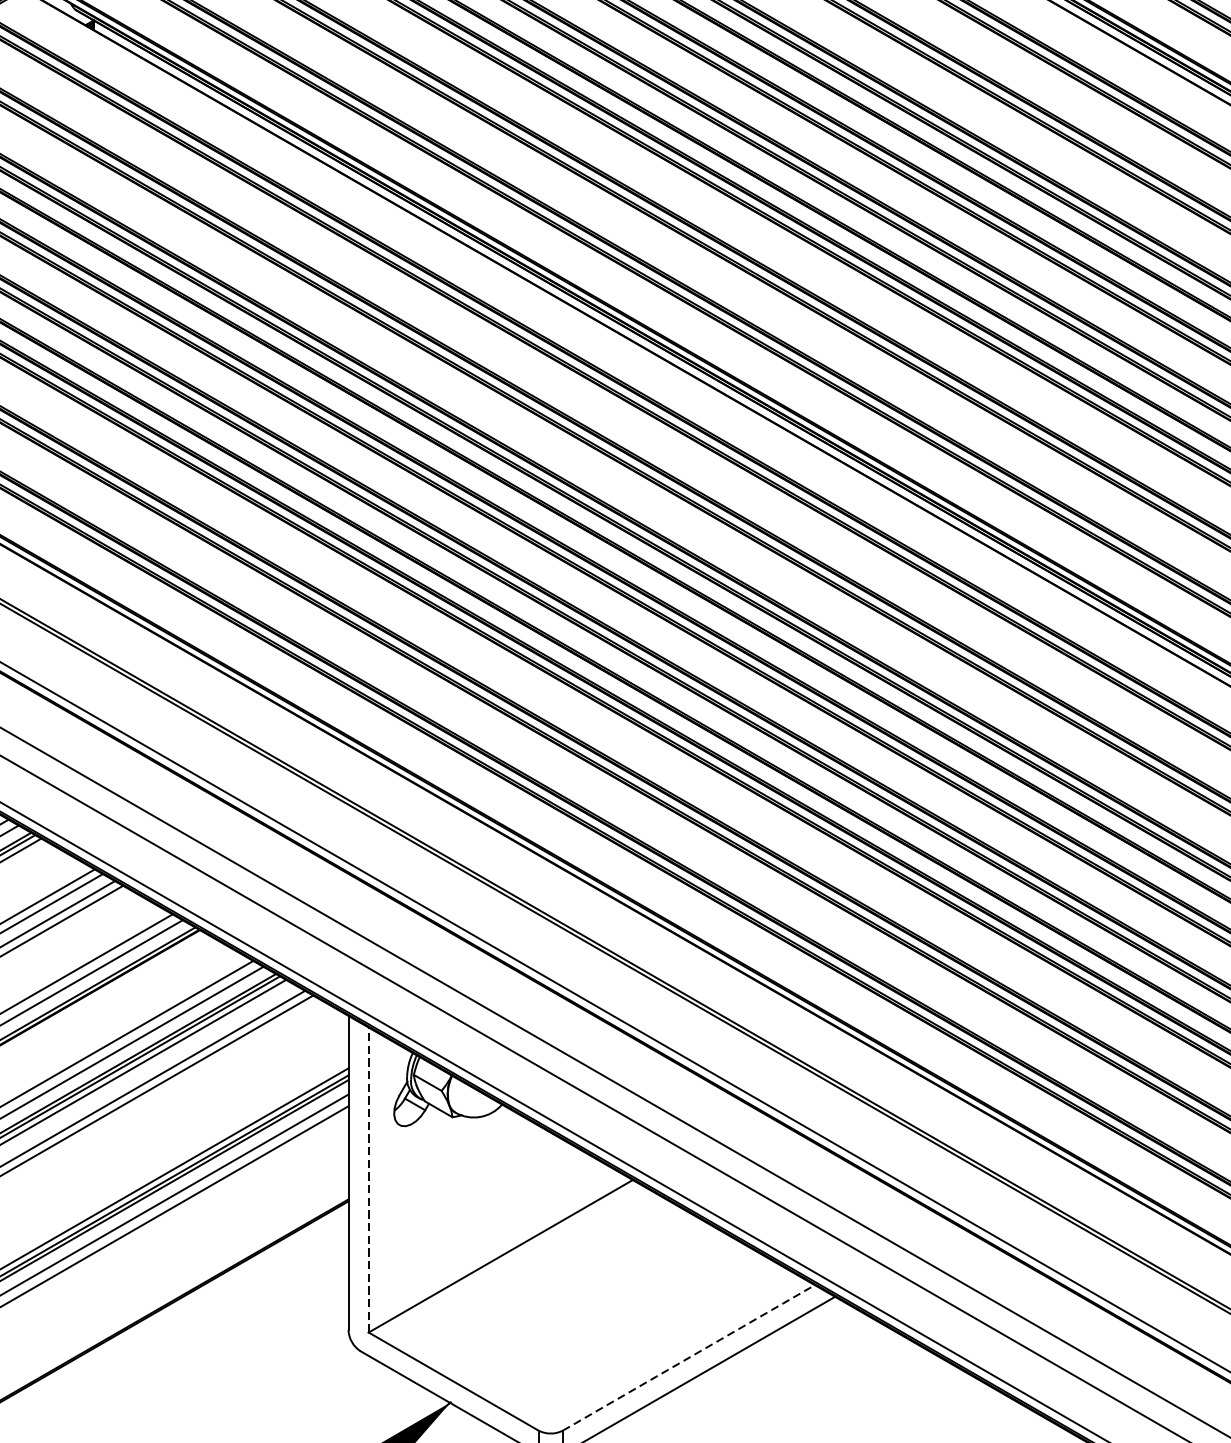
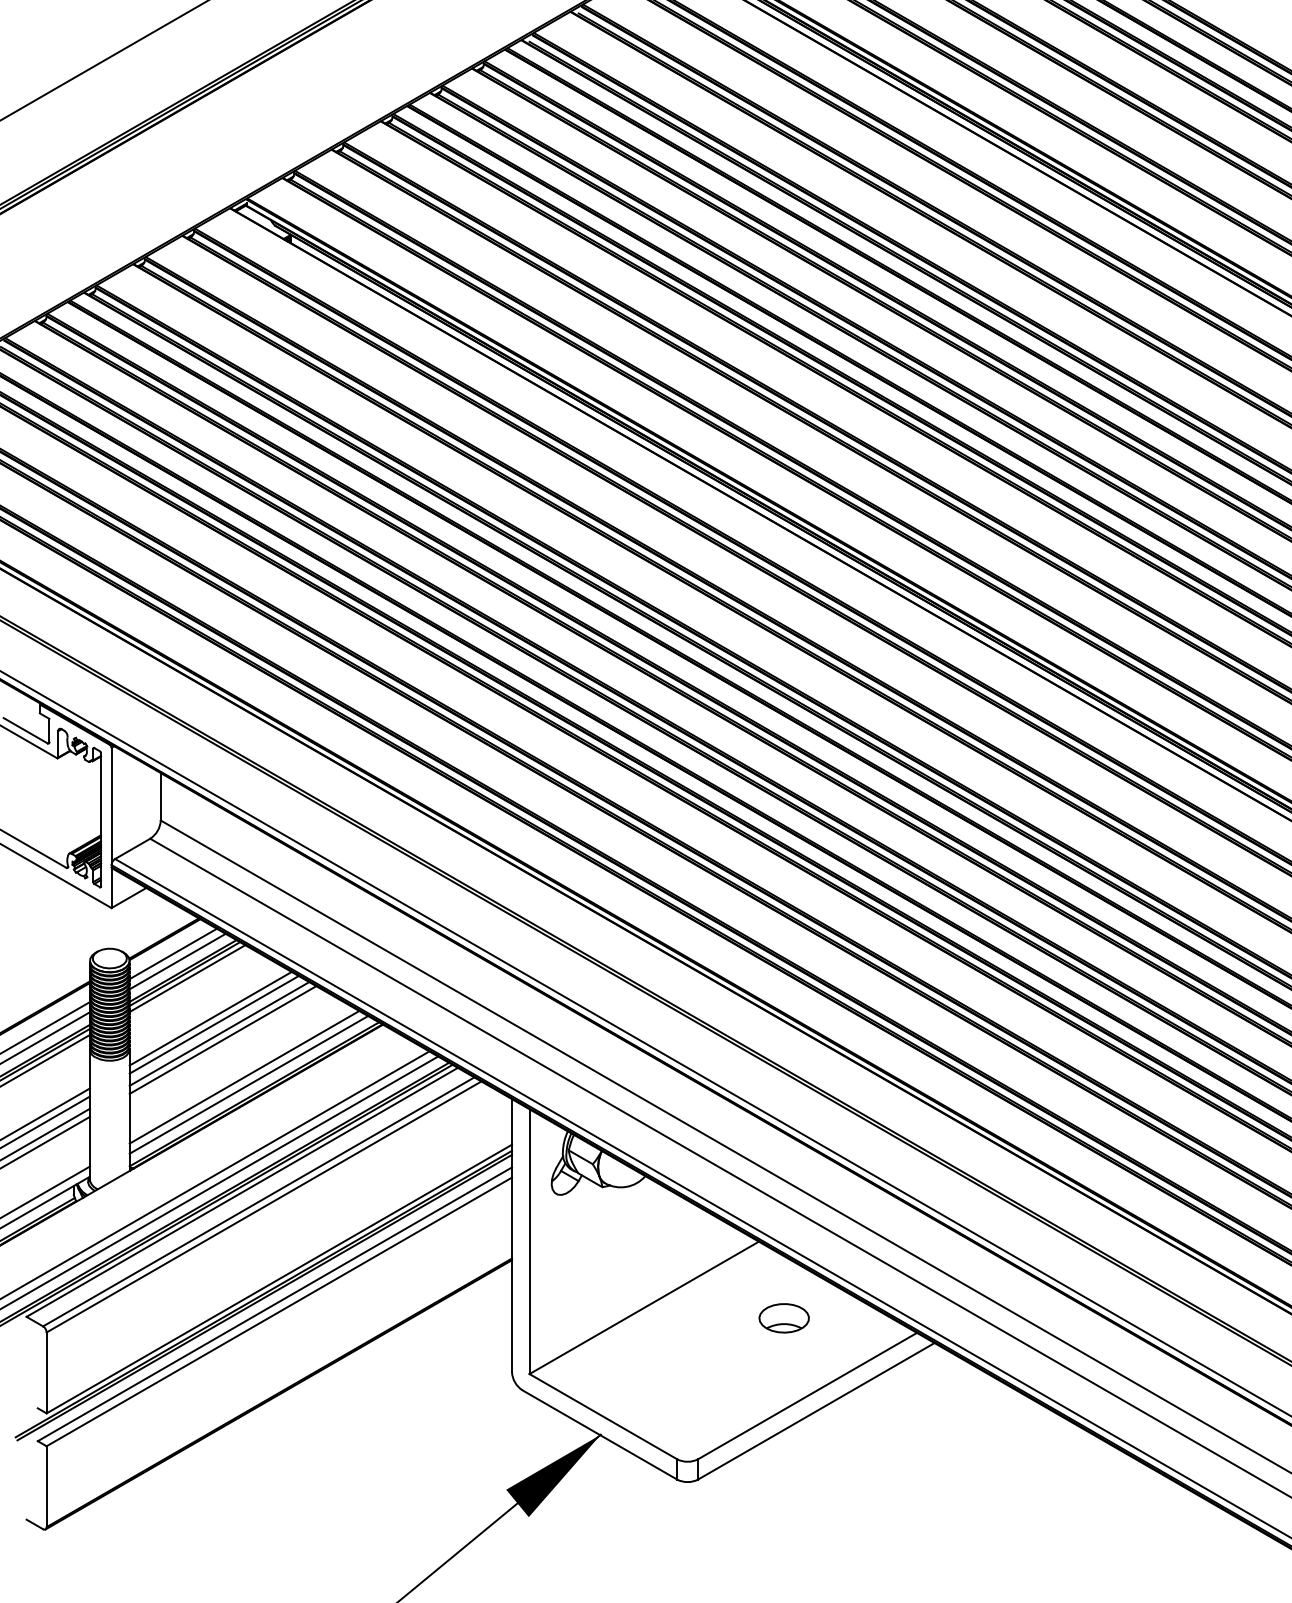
line: (368, 1179) -> (529, 1241), dashed -> solid
part: (661, 1268) -> (783, 1318), added
line: (689, 1357) -> (808, 1395), dashed -> solid

